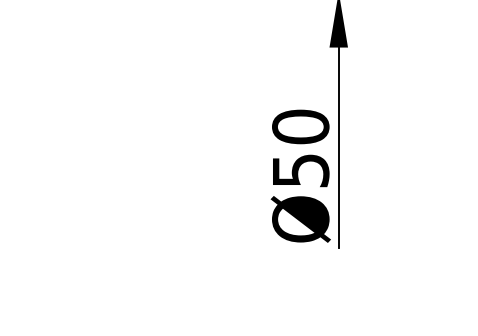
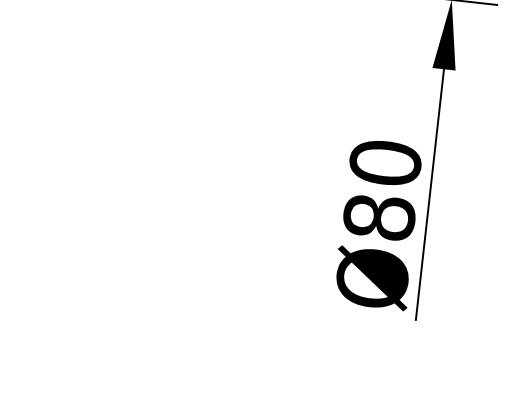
text: (300, 170) -> (379, 217), Ø50 -> Ø80

